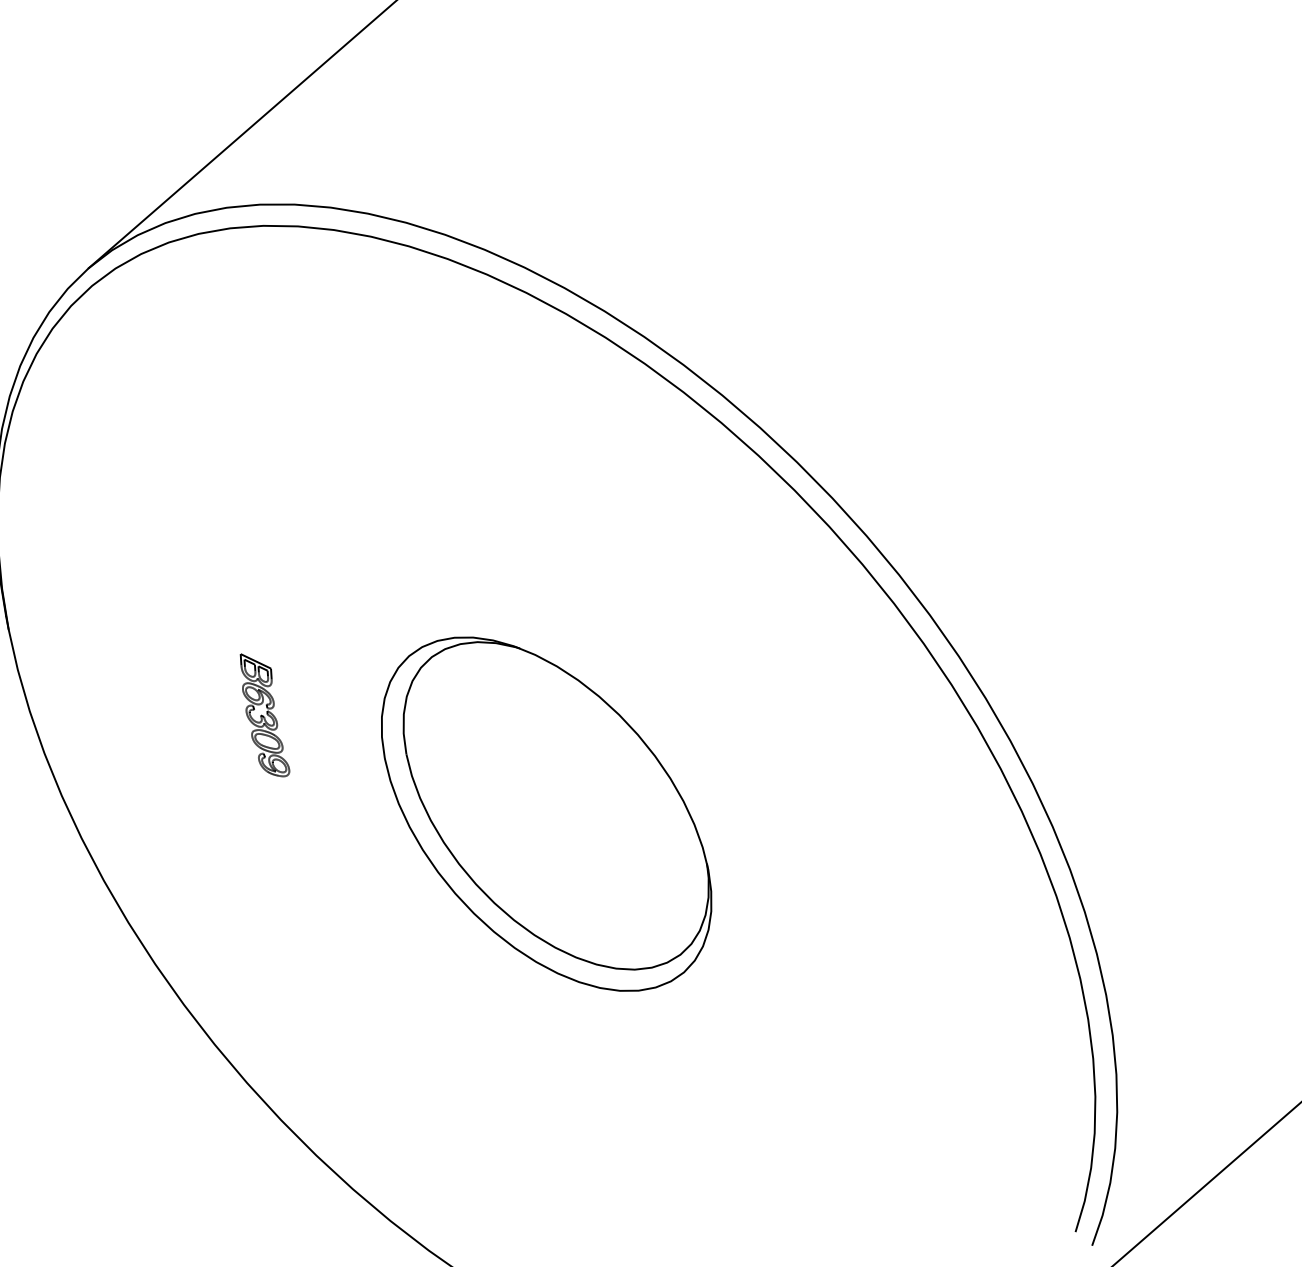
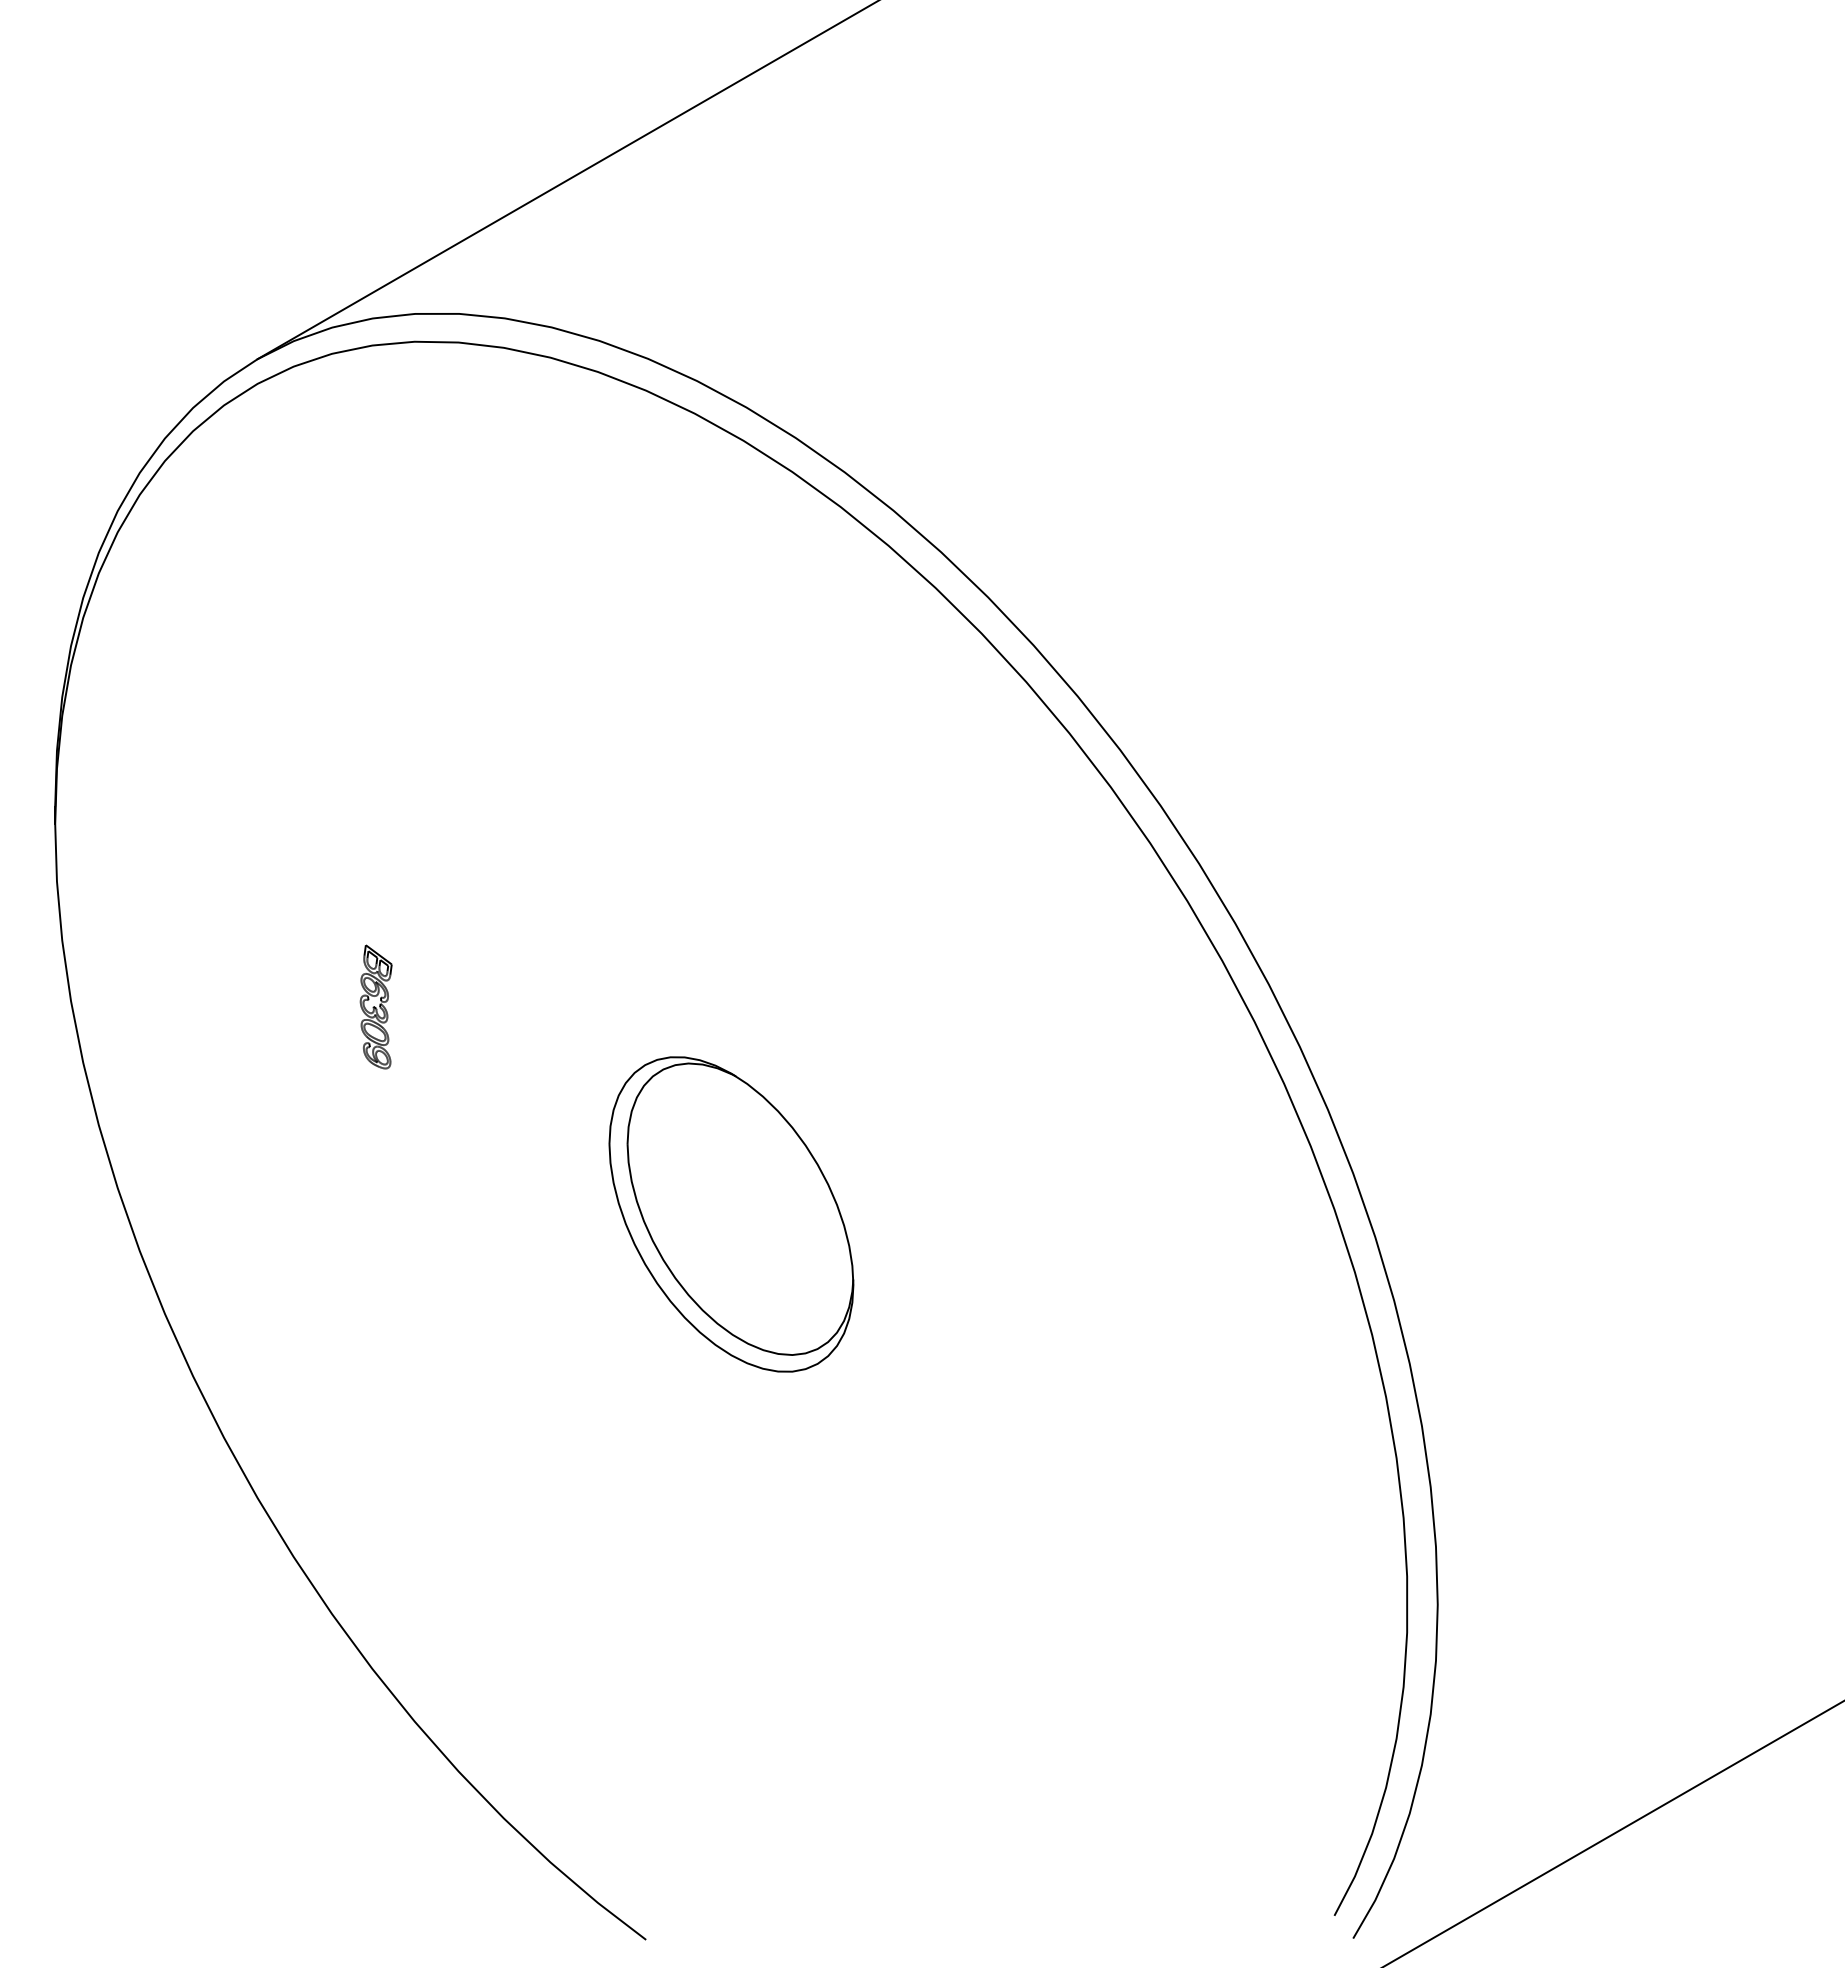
part: (263, 714) -> (376, 1006), size x0.7
part: (546, 814) -> (731, 1214), size x0.6

